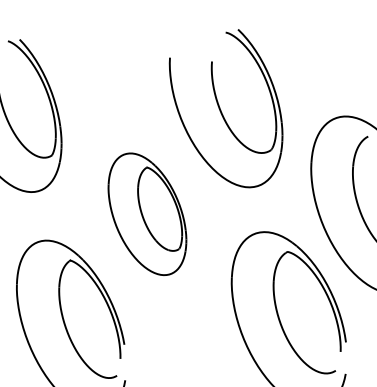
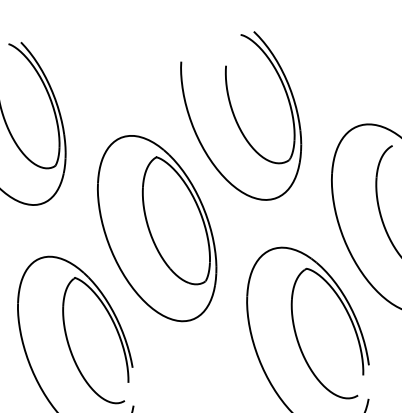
part: (147, 214) -> (157, 228), size x1.43

